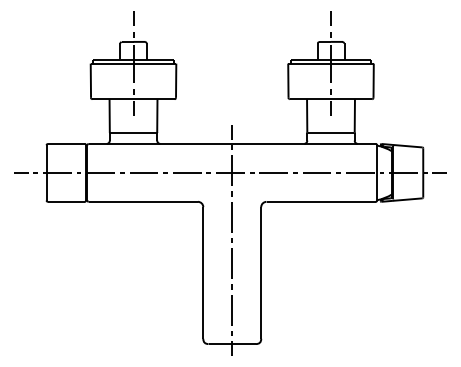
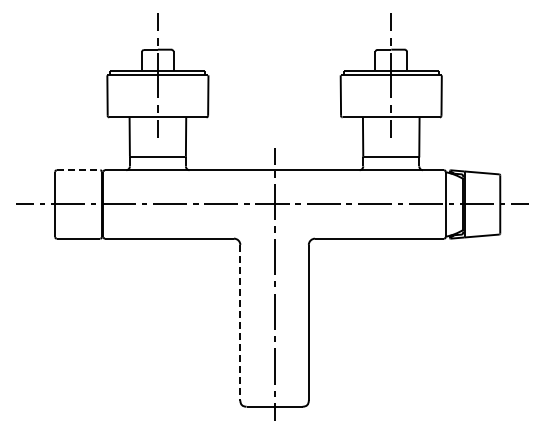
line: (66, 144) -> (78, 170), solid -> dashed
line: (203, 272) -> (240, 322), solid -> dashed

